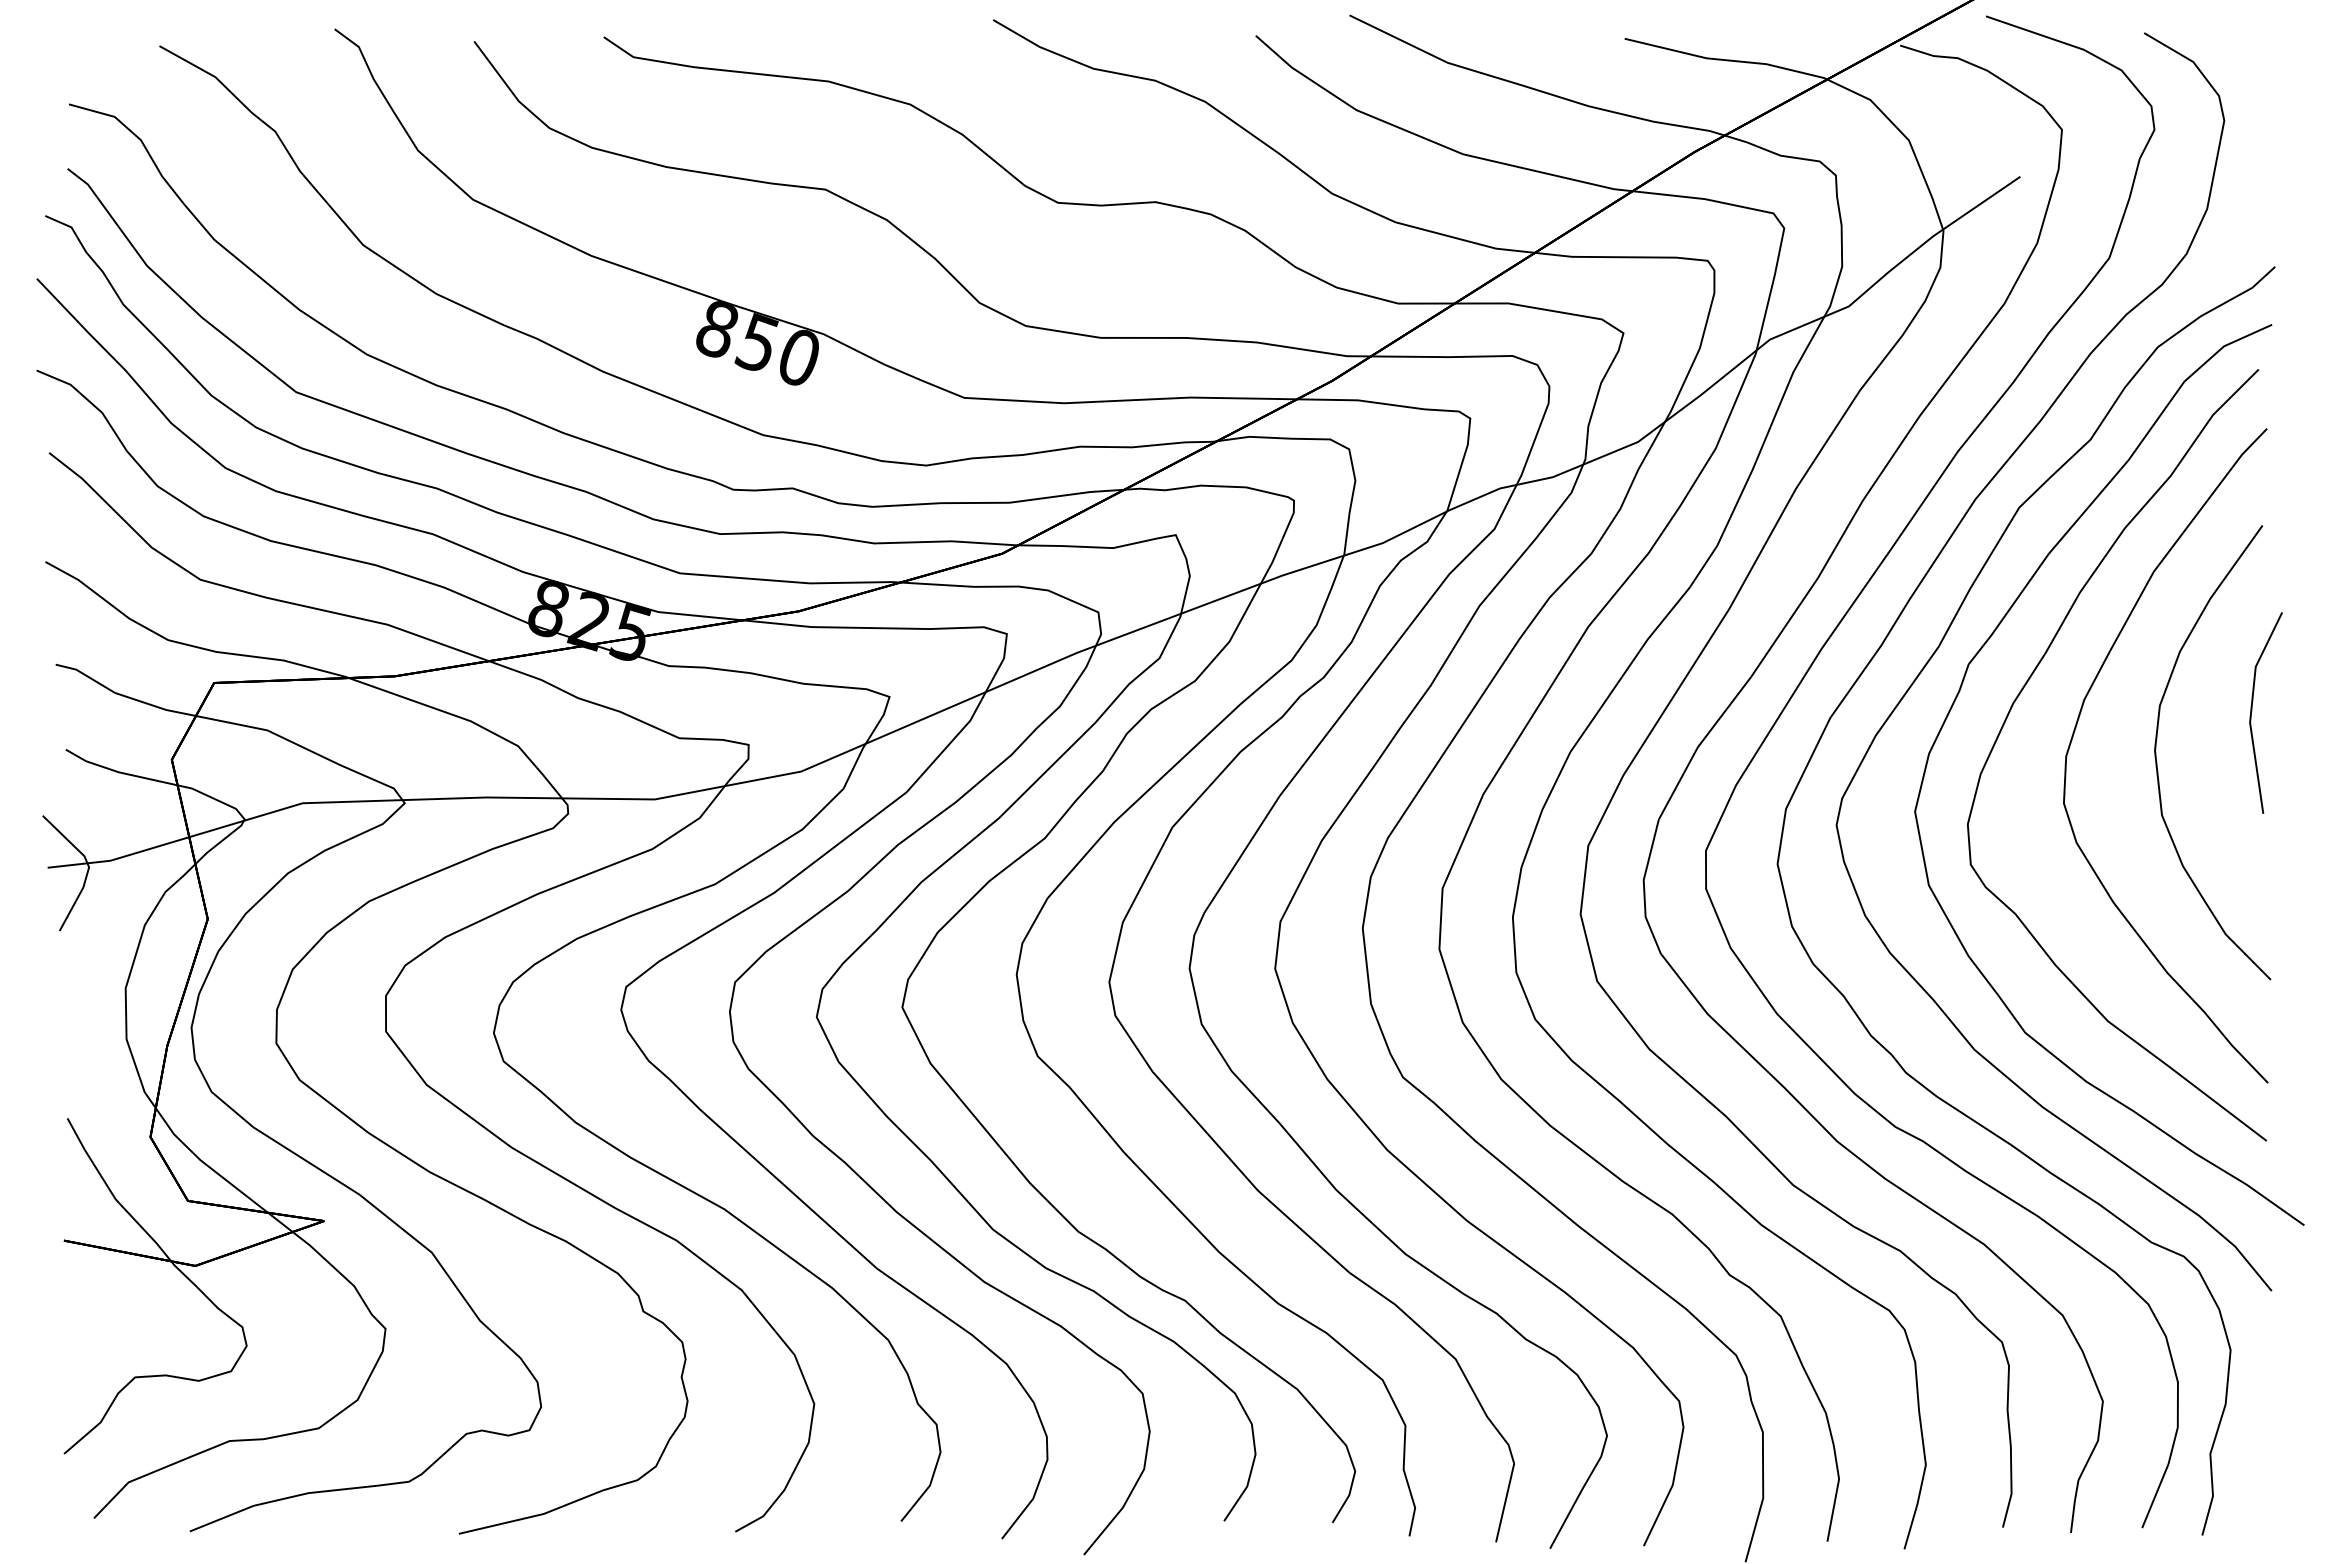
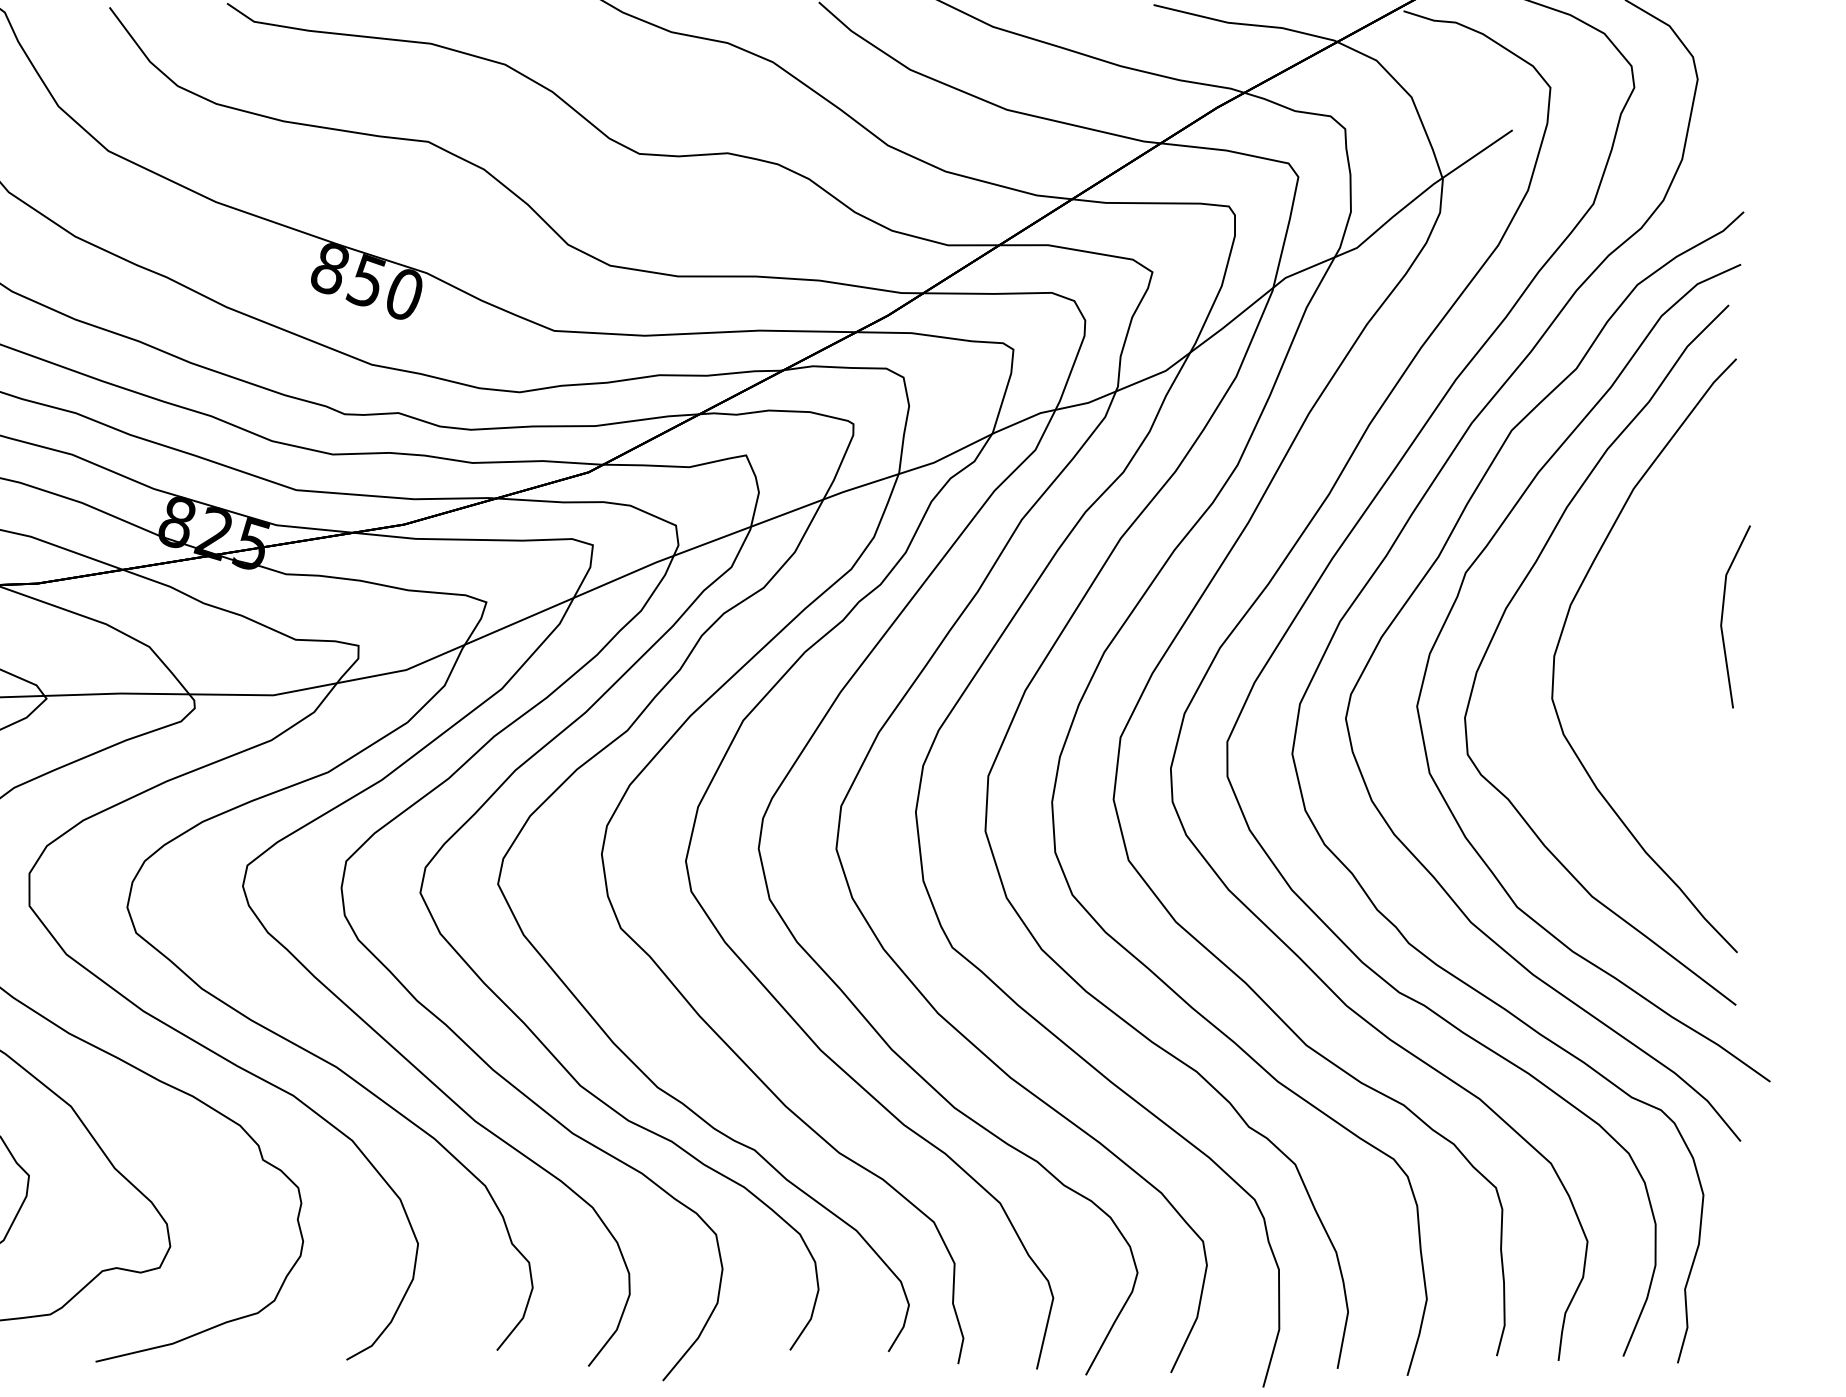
curve: (2157, 761) -> (1637, 660), removed

